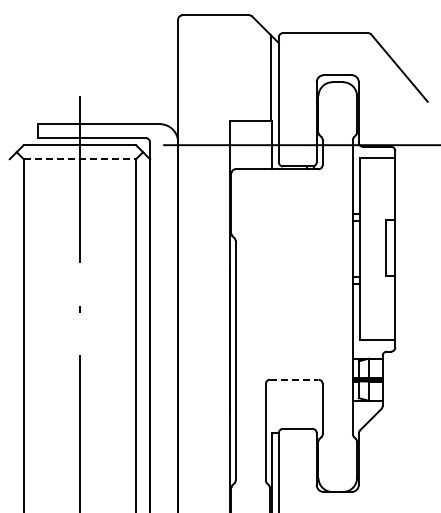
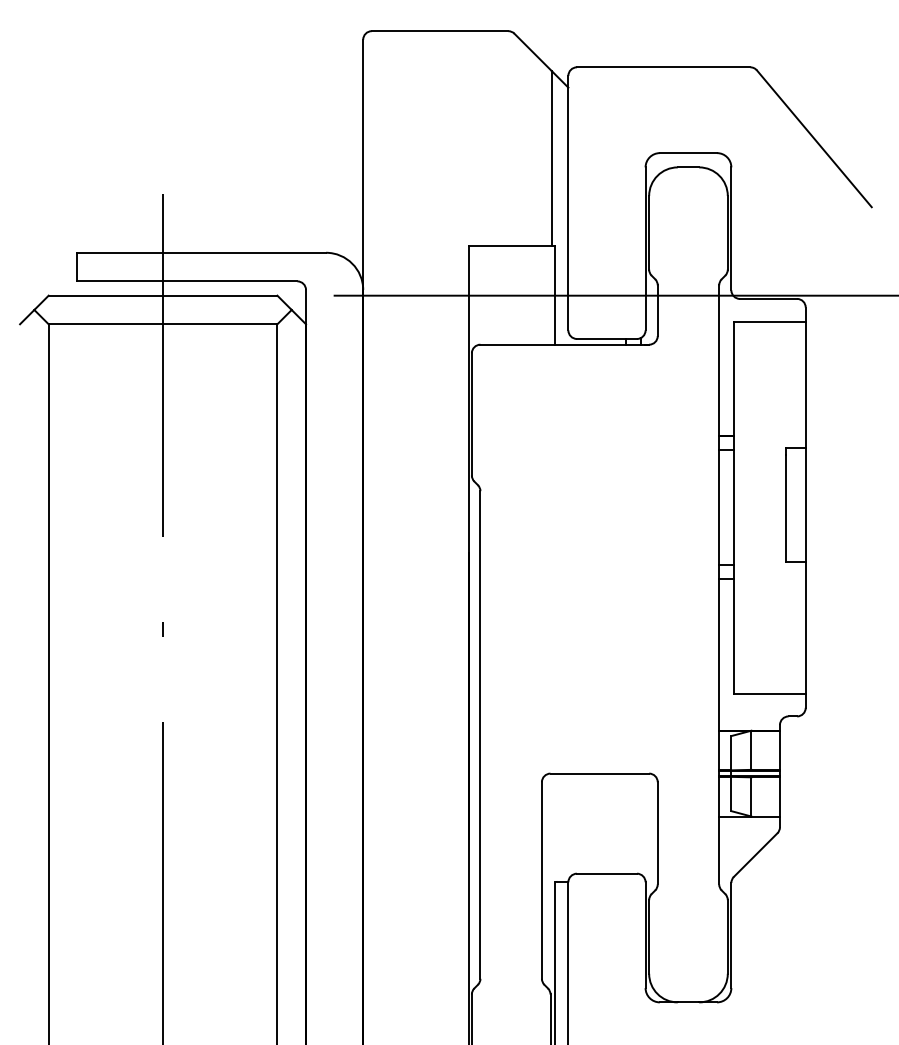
line: (80, 159) -> (164, 324), dashed -> solid
line: (294, 379) -> (600, 773), dashed -> solid

